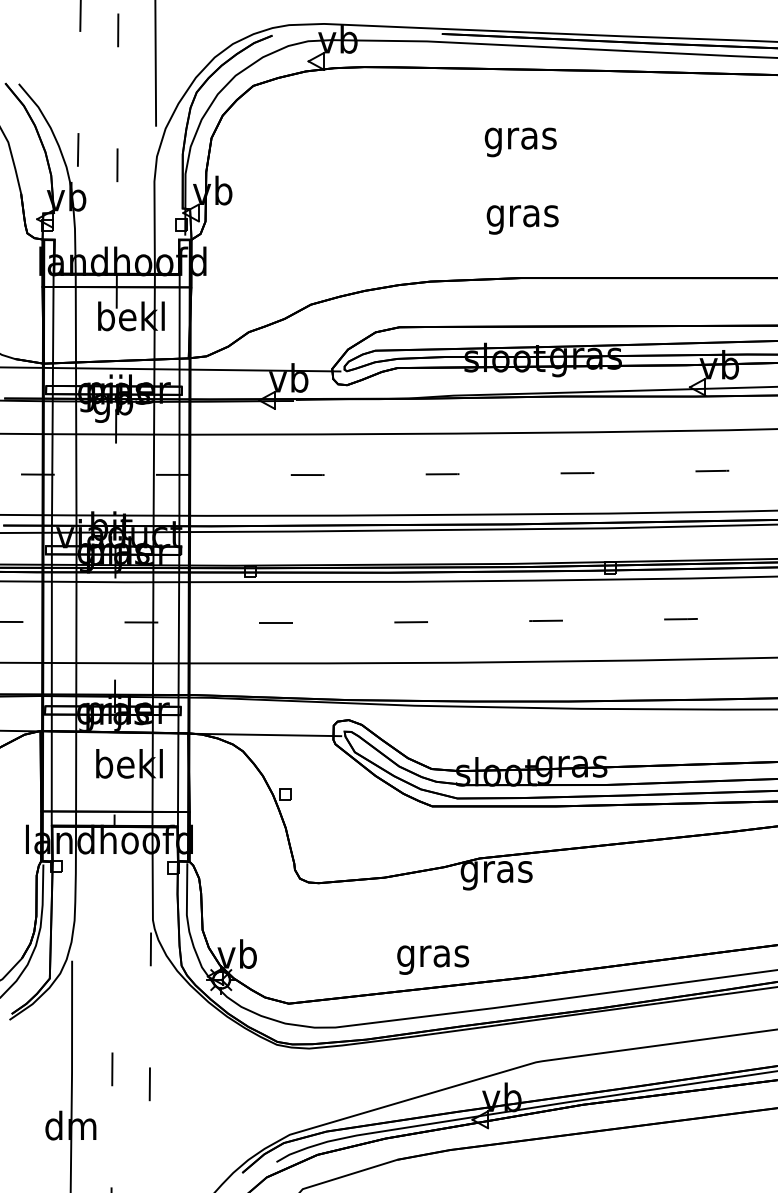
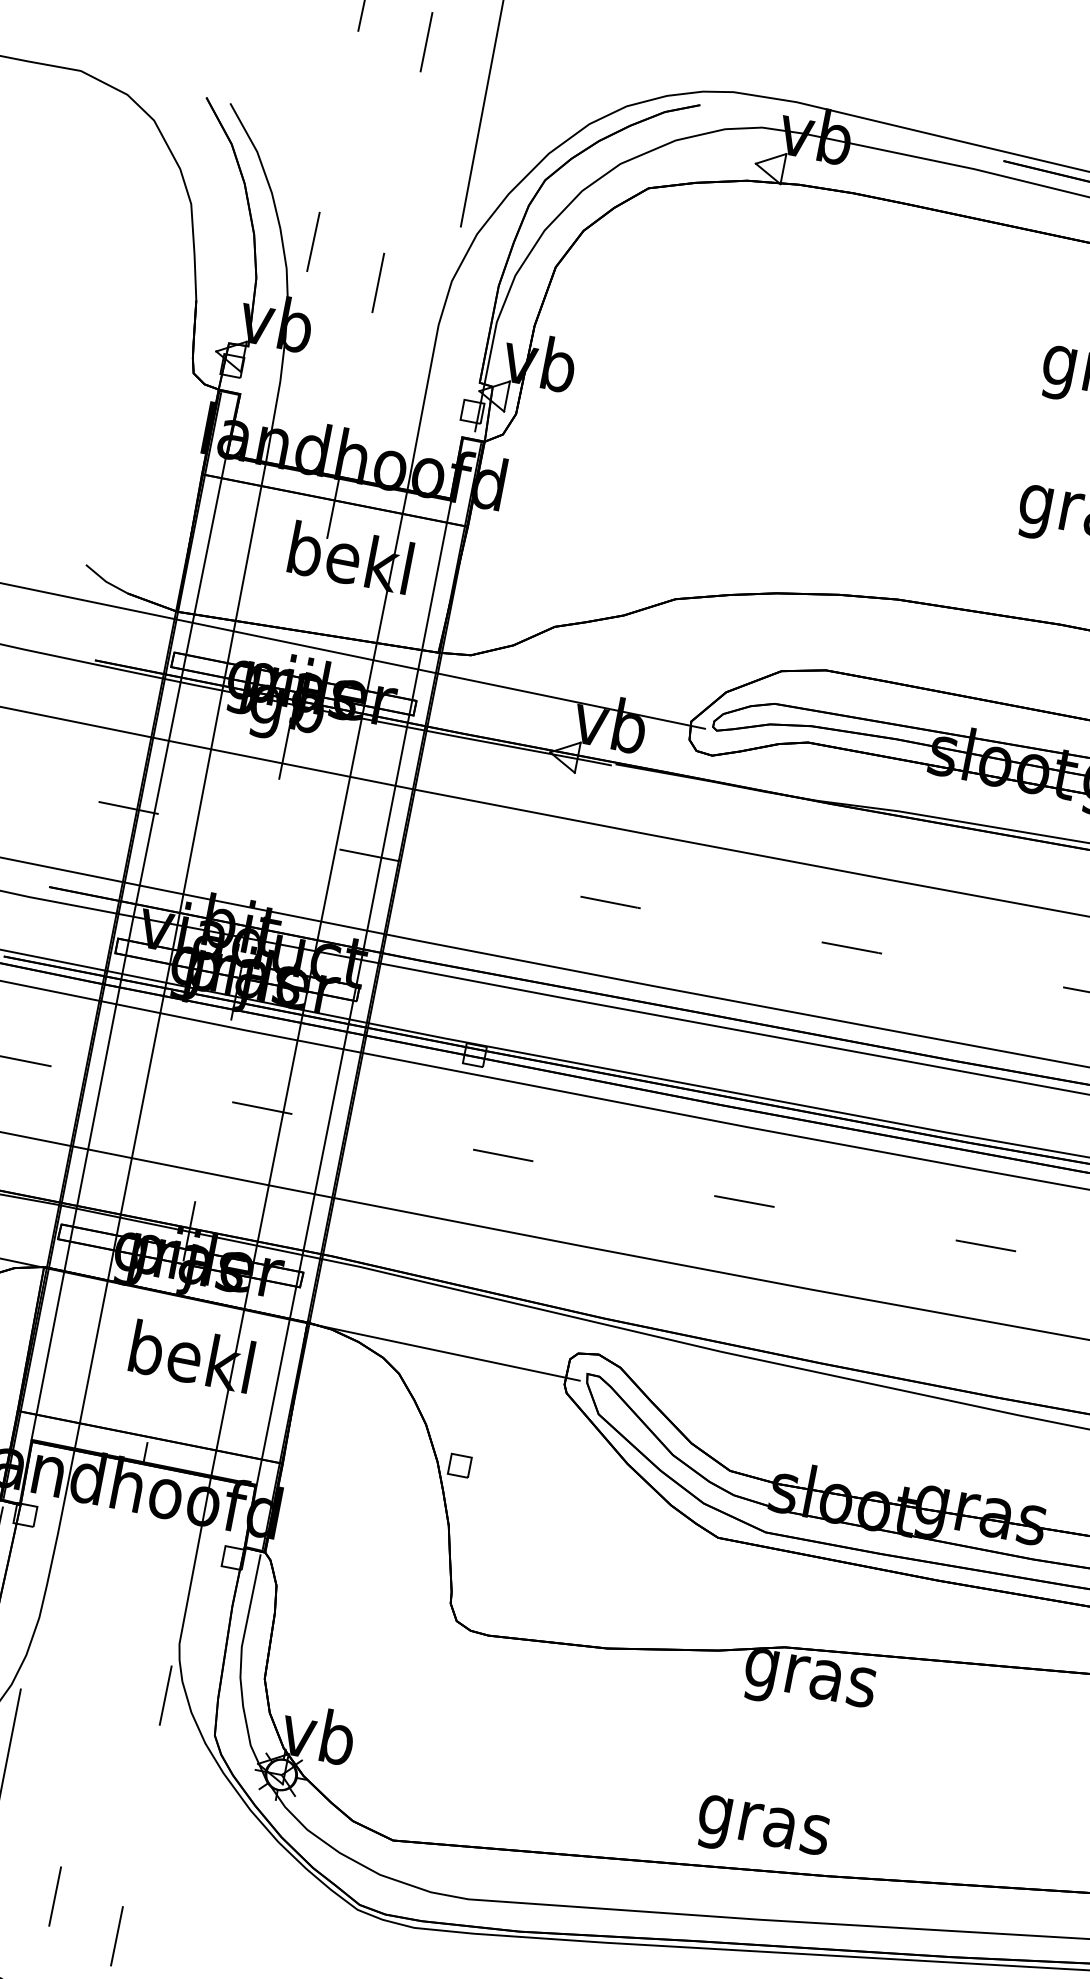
text: (433, 959) -> (763, 1830), moved

